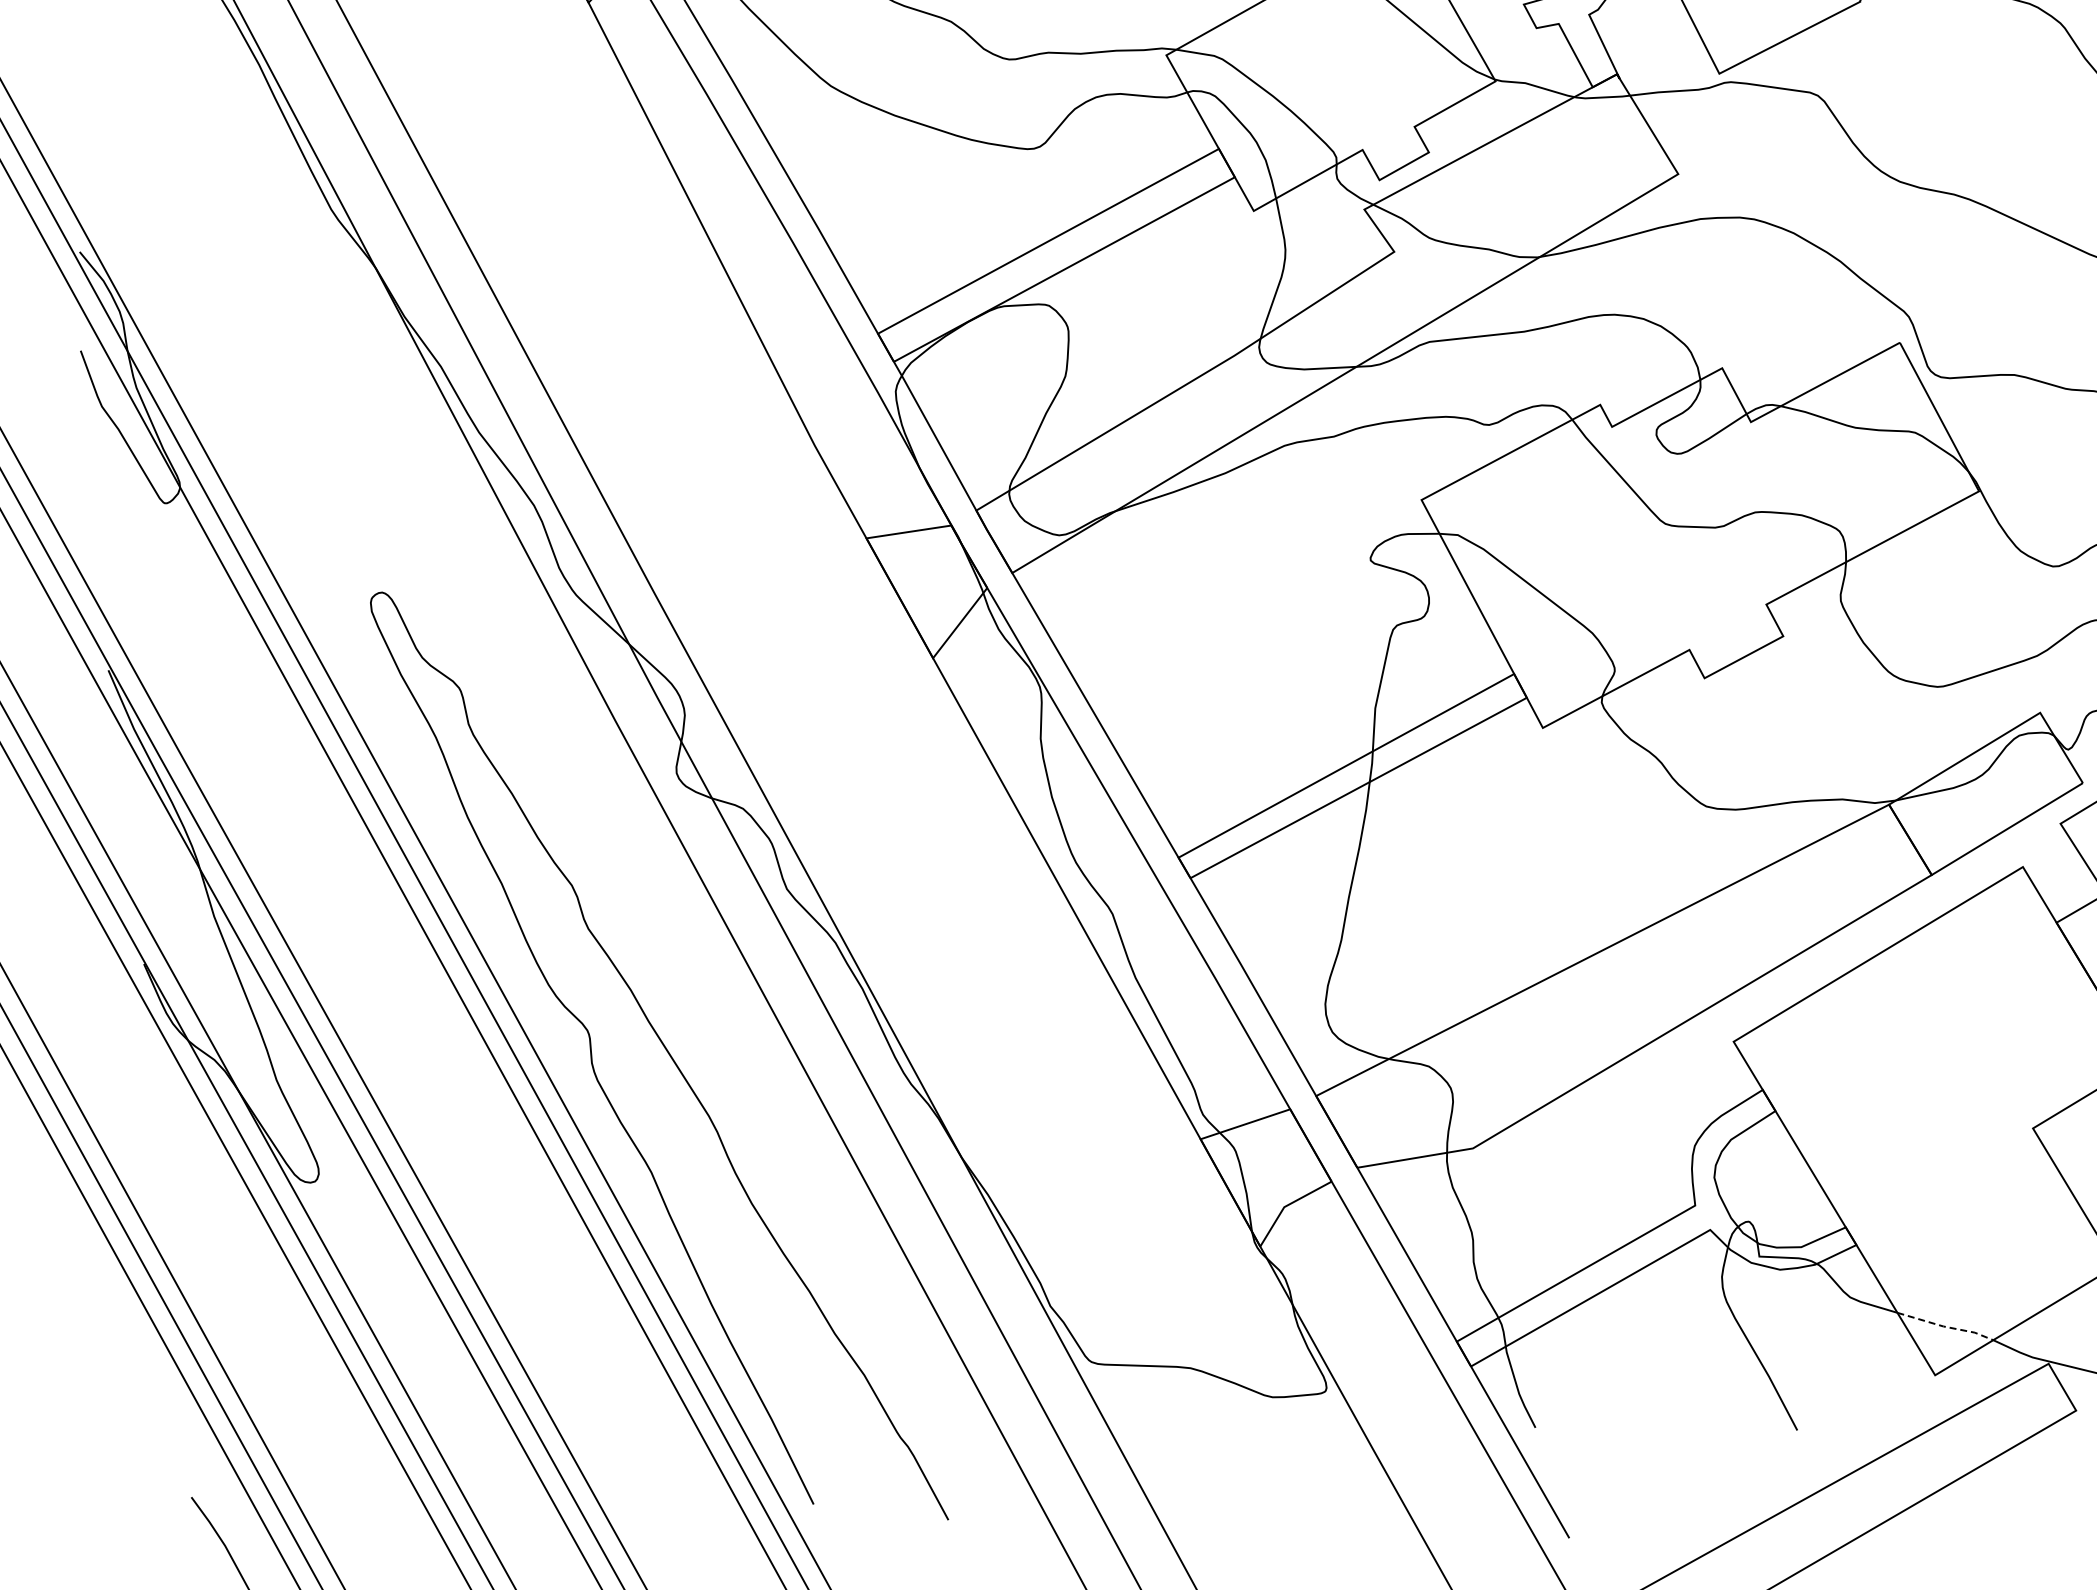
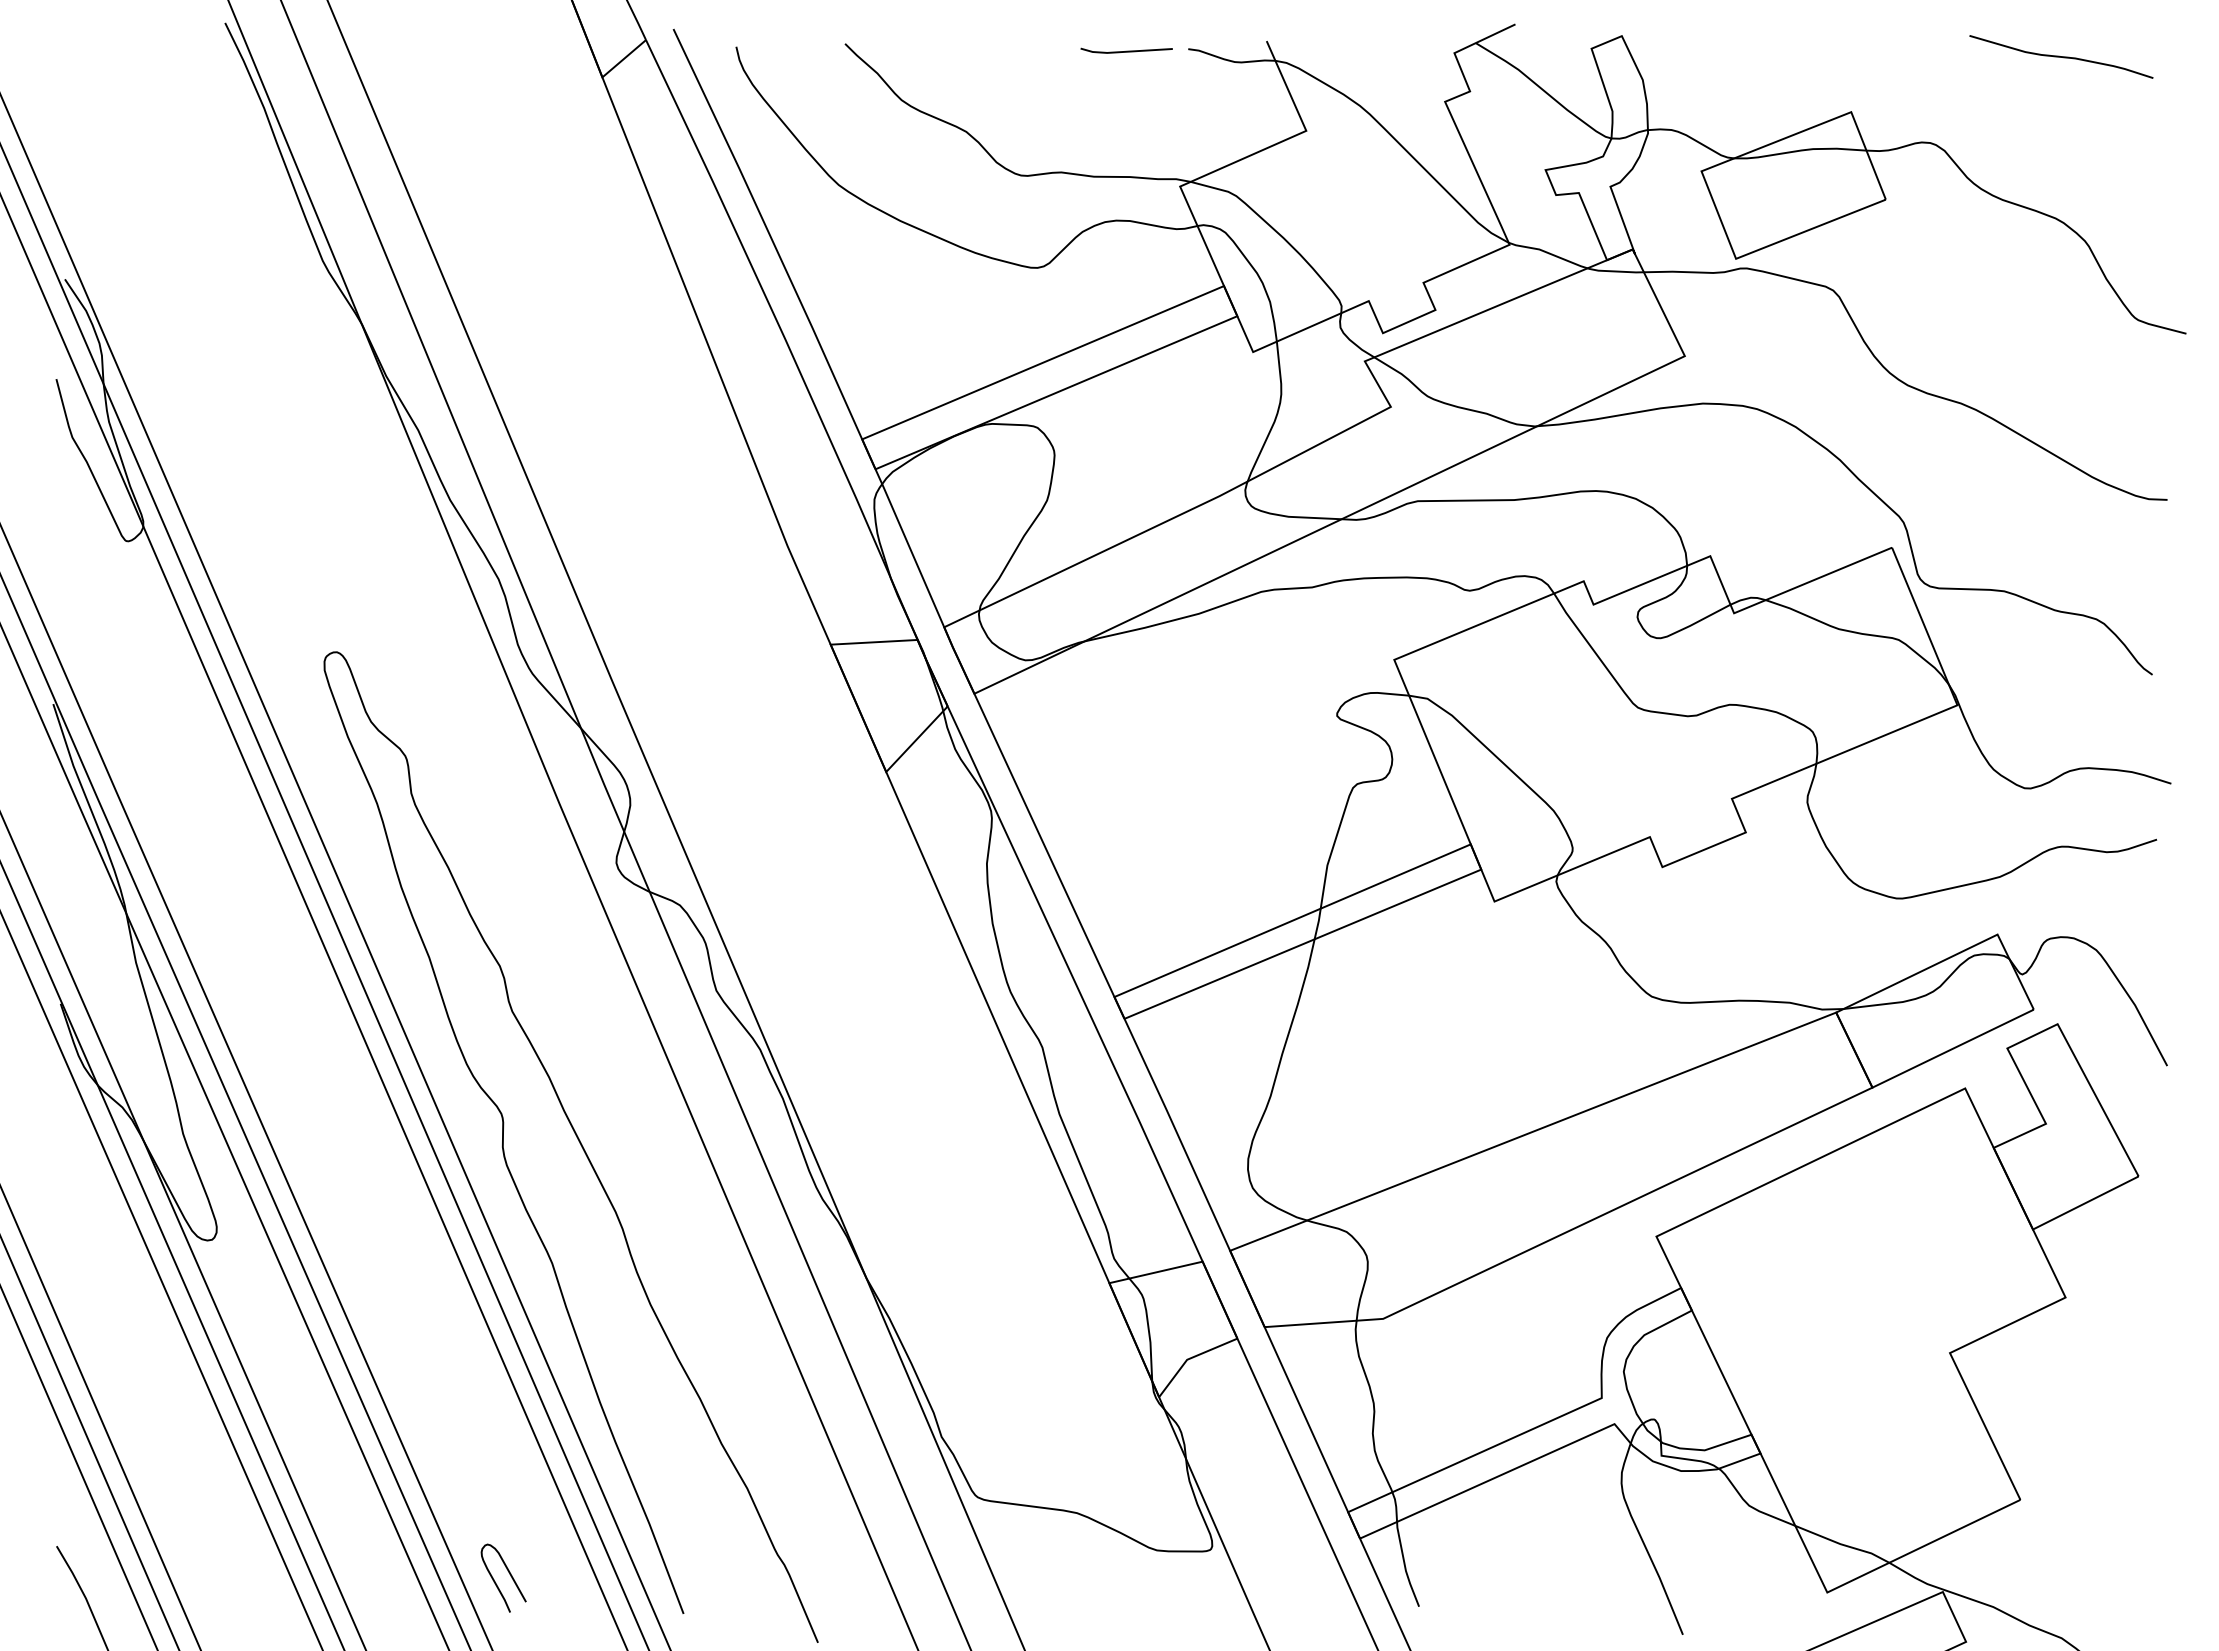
line: (1946, 1326) -> (1843, 1544), dashed -> solid
curve: (638, 1482) -> (509, 1574), added

